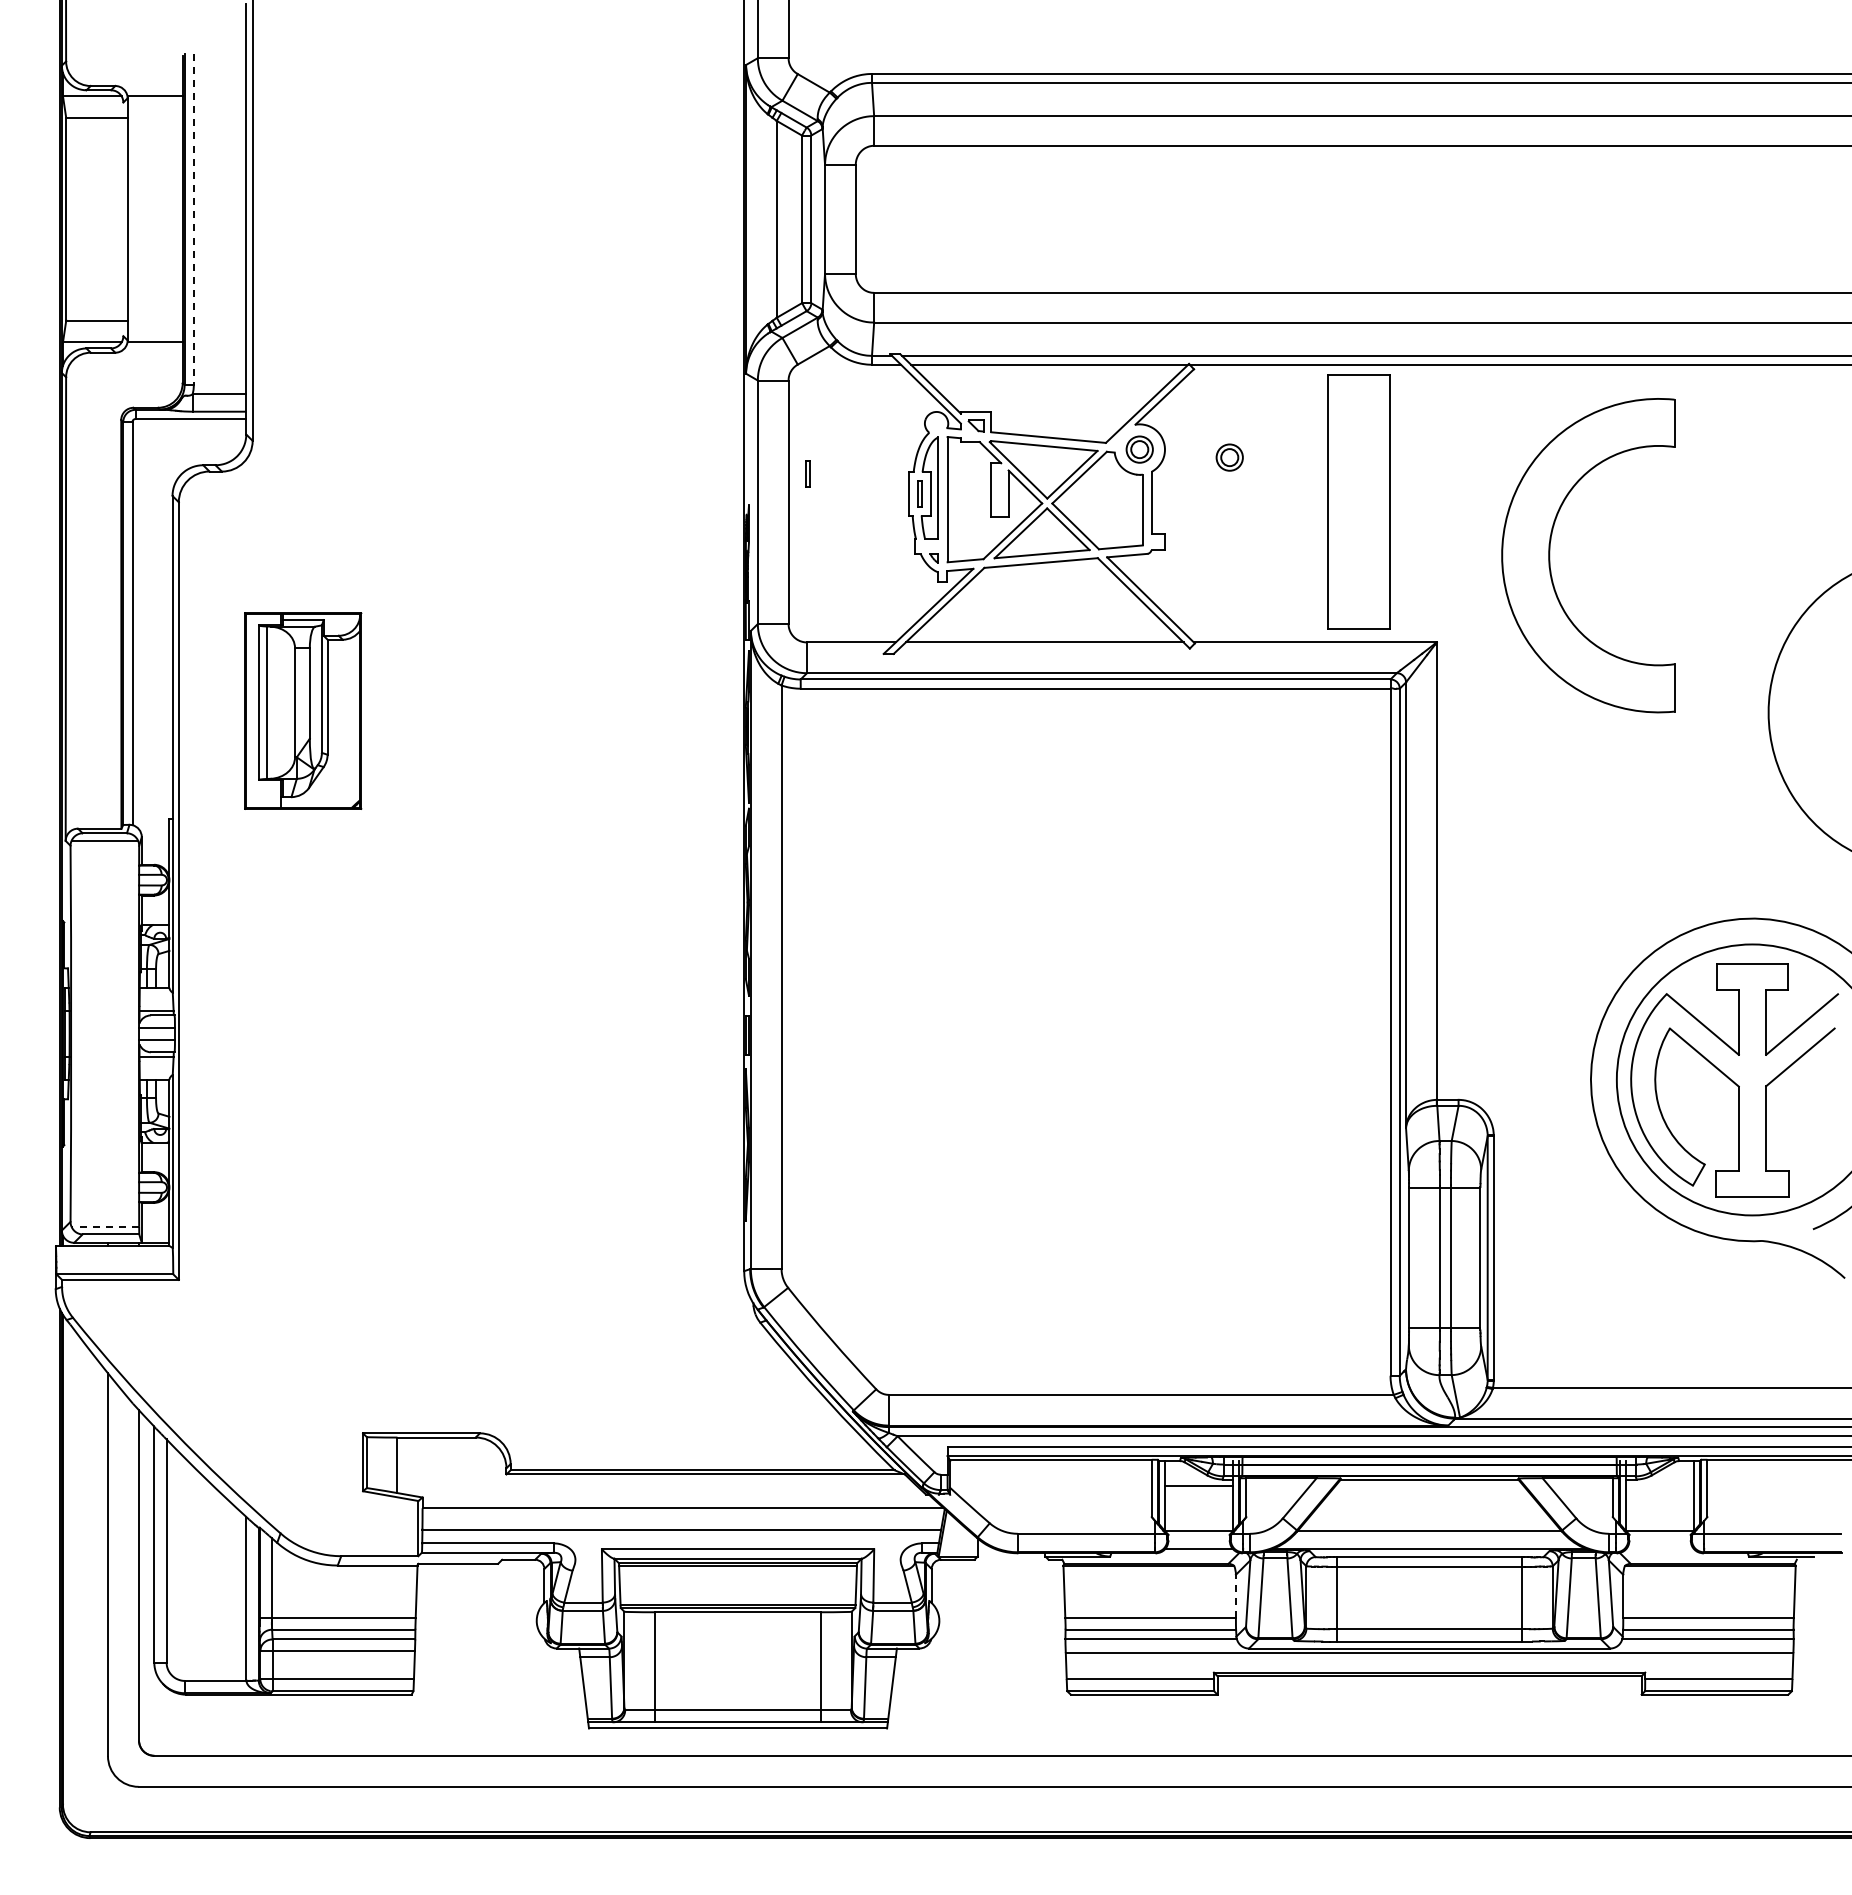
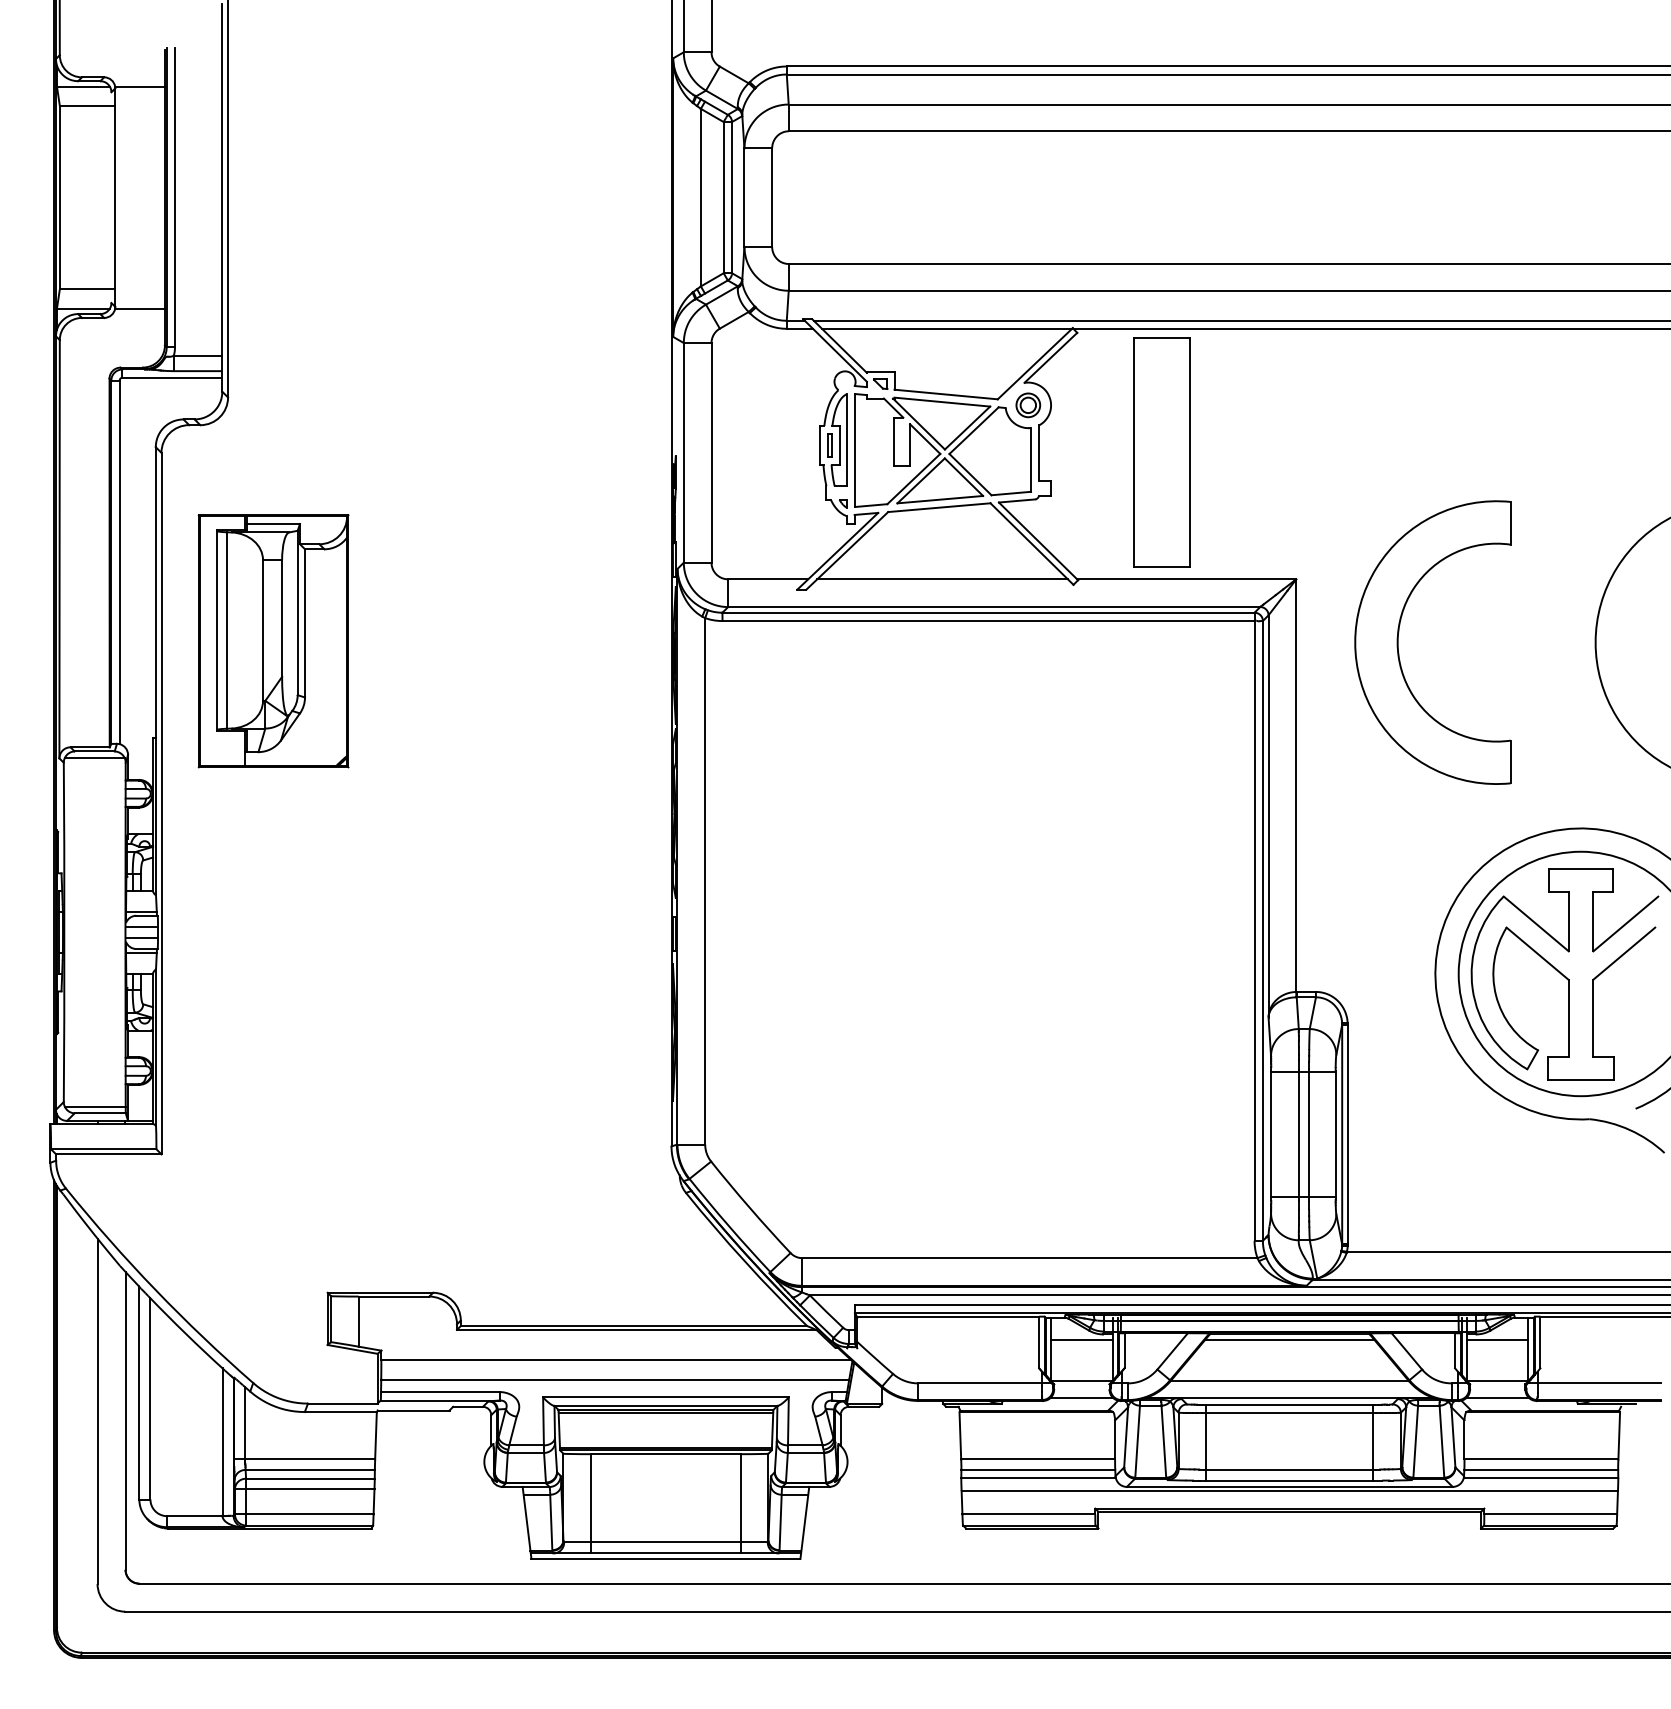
line: (193, 219) -> (174, 197), dashed -> solid
part: (1229, 457) -> (1109, 412), removed
part: (807, 473) -> (728, 426), removed
part: (1358, 501) -> (1161, 452), moved
part: (1550, 555) -> (1398, 642), moved
part: (303, 710) -> (273, 640), size x1.43
line: (105, 1226) -> (95, 1106), dashed -> solid
line: (1429, 1485) -> (1289, 1339), added
line: (1659, 1485) -> (1497, 1339), added
line: (1659, 1549) -> (1497, 1397), added
line: (1235, 1596) -> (1114, 1439), dashed -> solid

